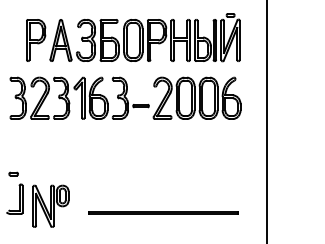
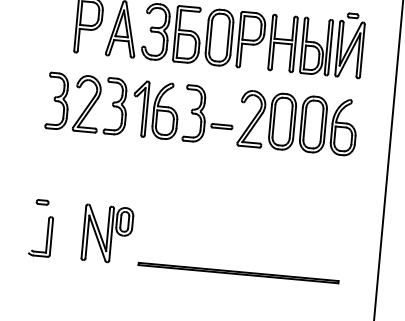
part: (50, 205) -> (107, 233), moved

